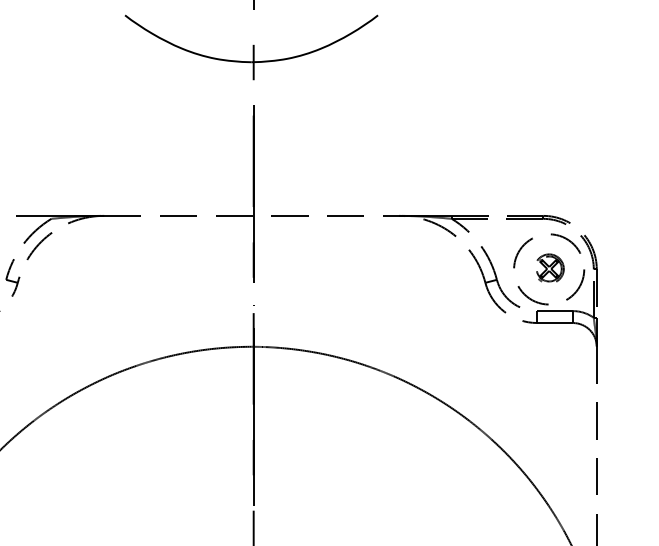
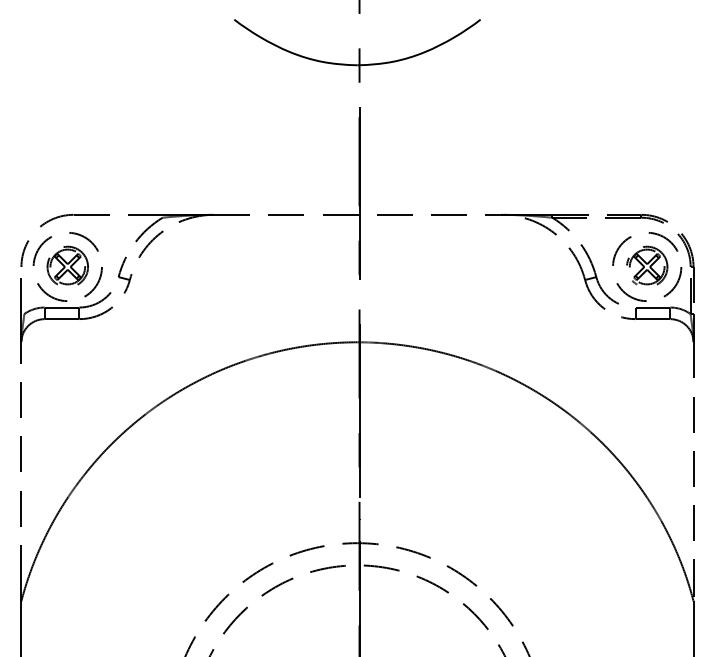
part: (549, 267) -> (647, 265), size x1.43

